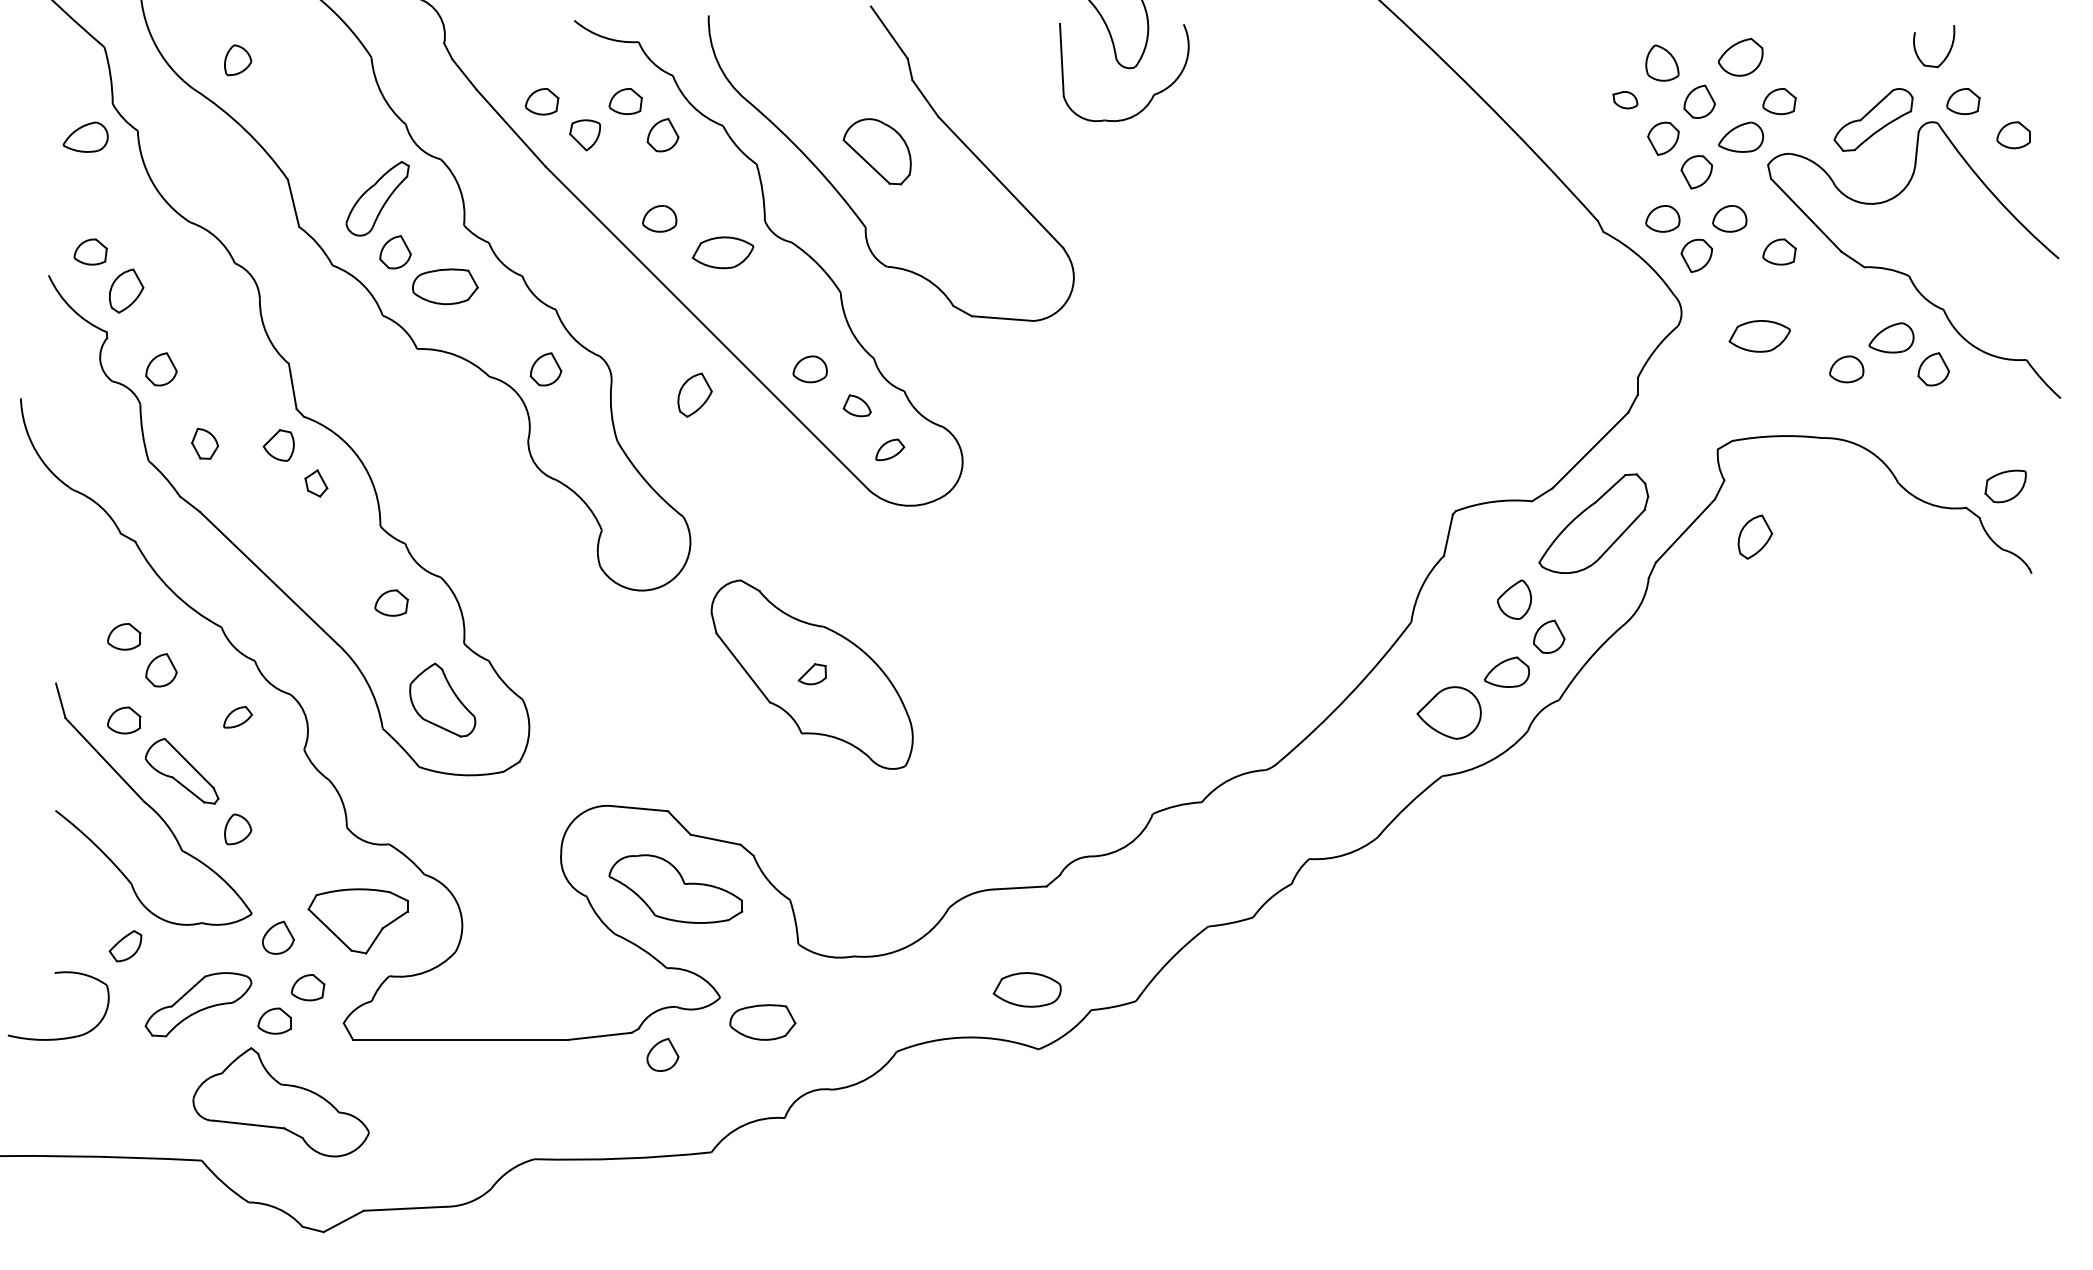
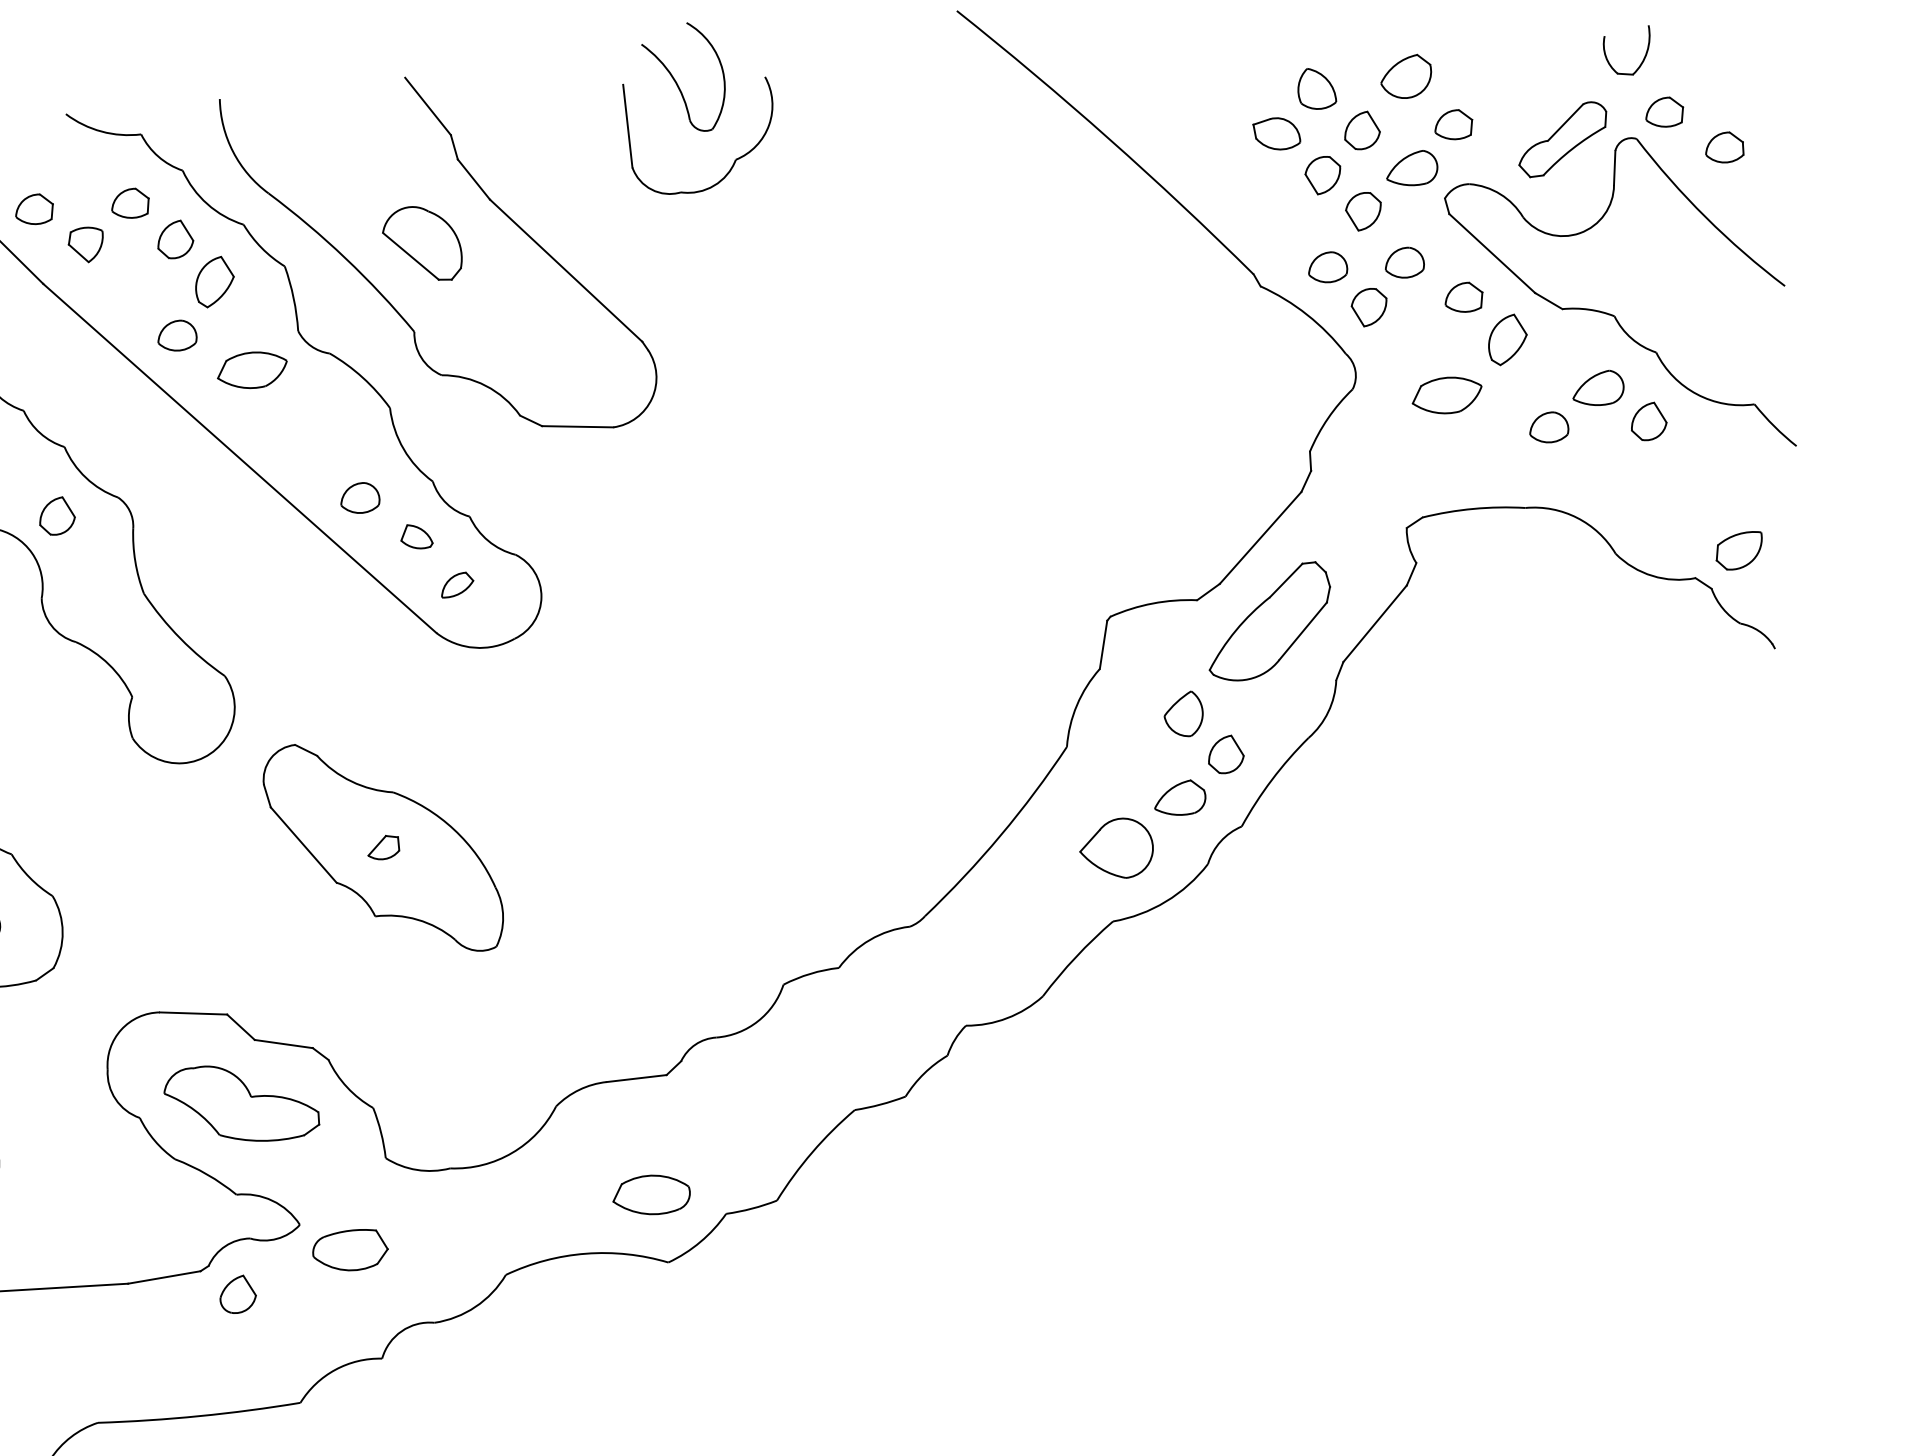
part: (1625, 99) -> (1276, 133), size x1.67
part: (694, 394) -> (214, 281), moved
part: (1755, 536) -> (1507, 339), moved

